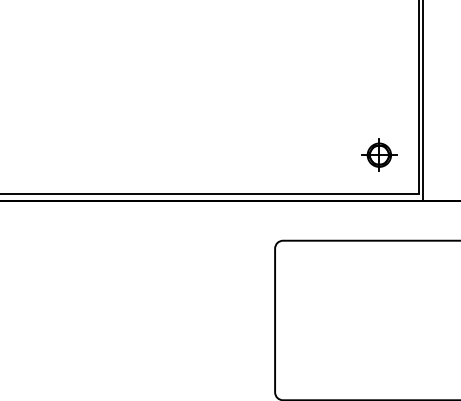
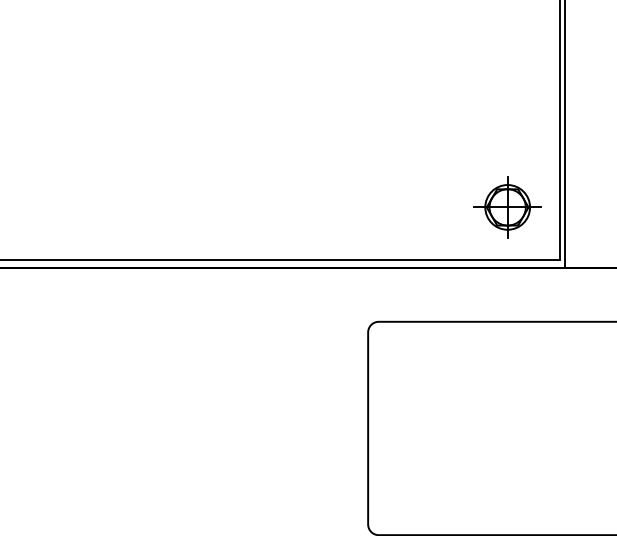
part: (379, 155) -> (507, 207), size x1.43

